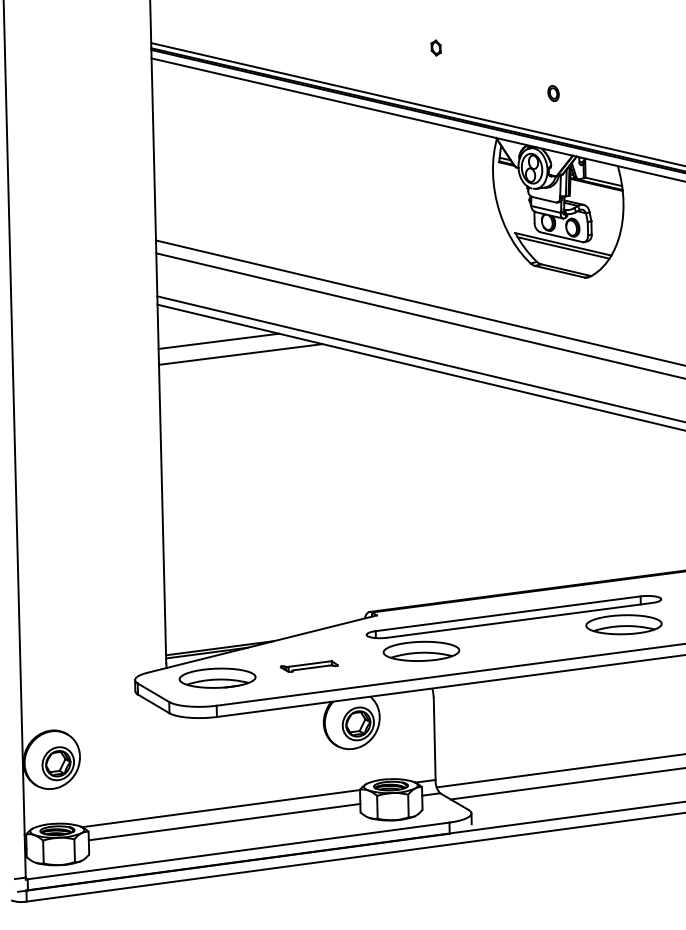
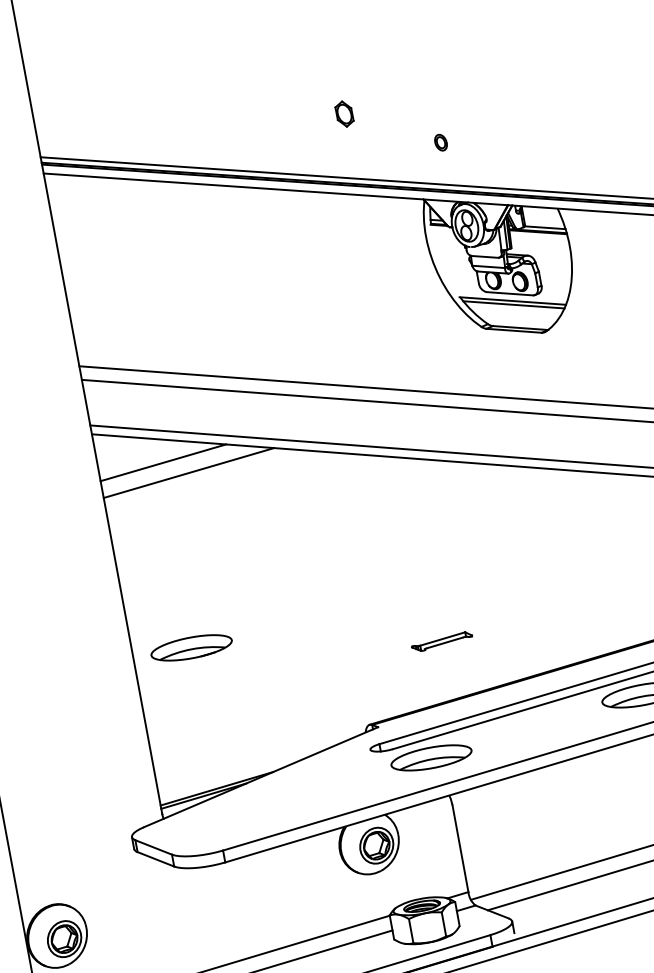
part: (435, 47) -> (343, 113), size x1.6
part: (553, 93) -> (440, 142), moved
part: (308, 666) -> (441, 641), moved
part: (217, 677) -> (191, 647), moved

